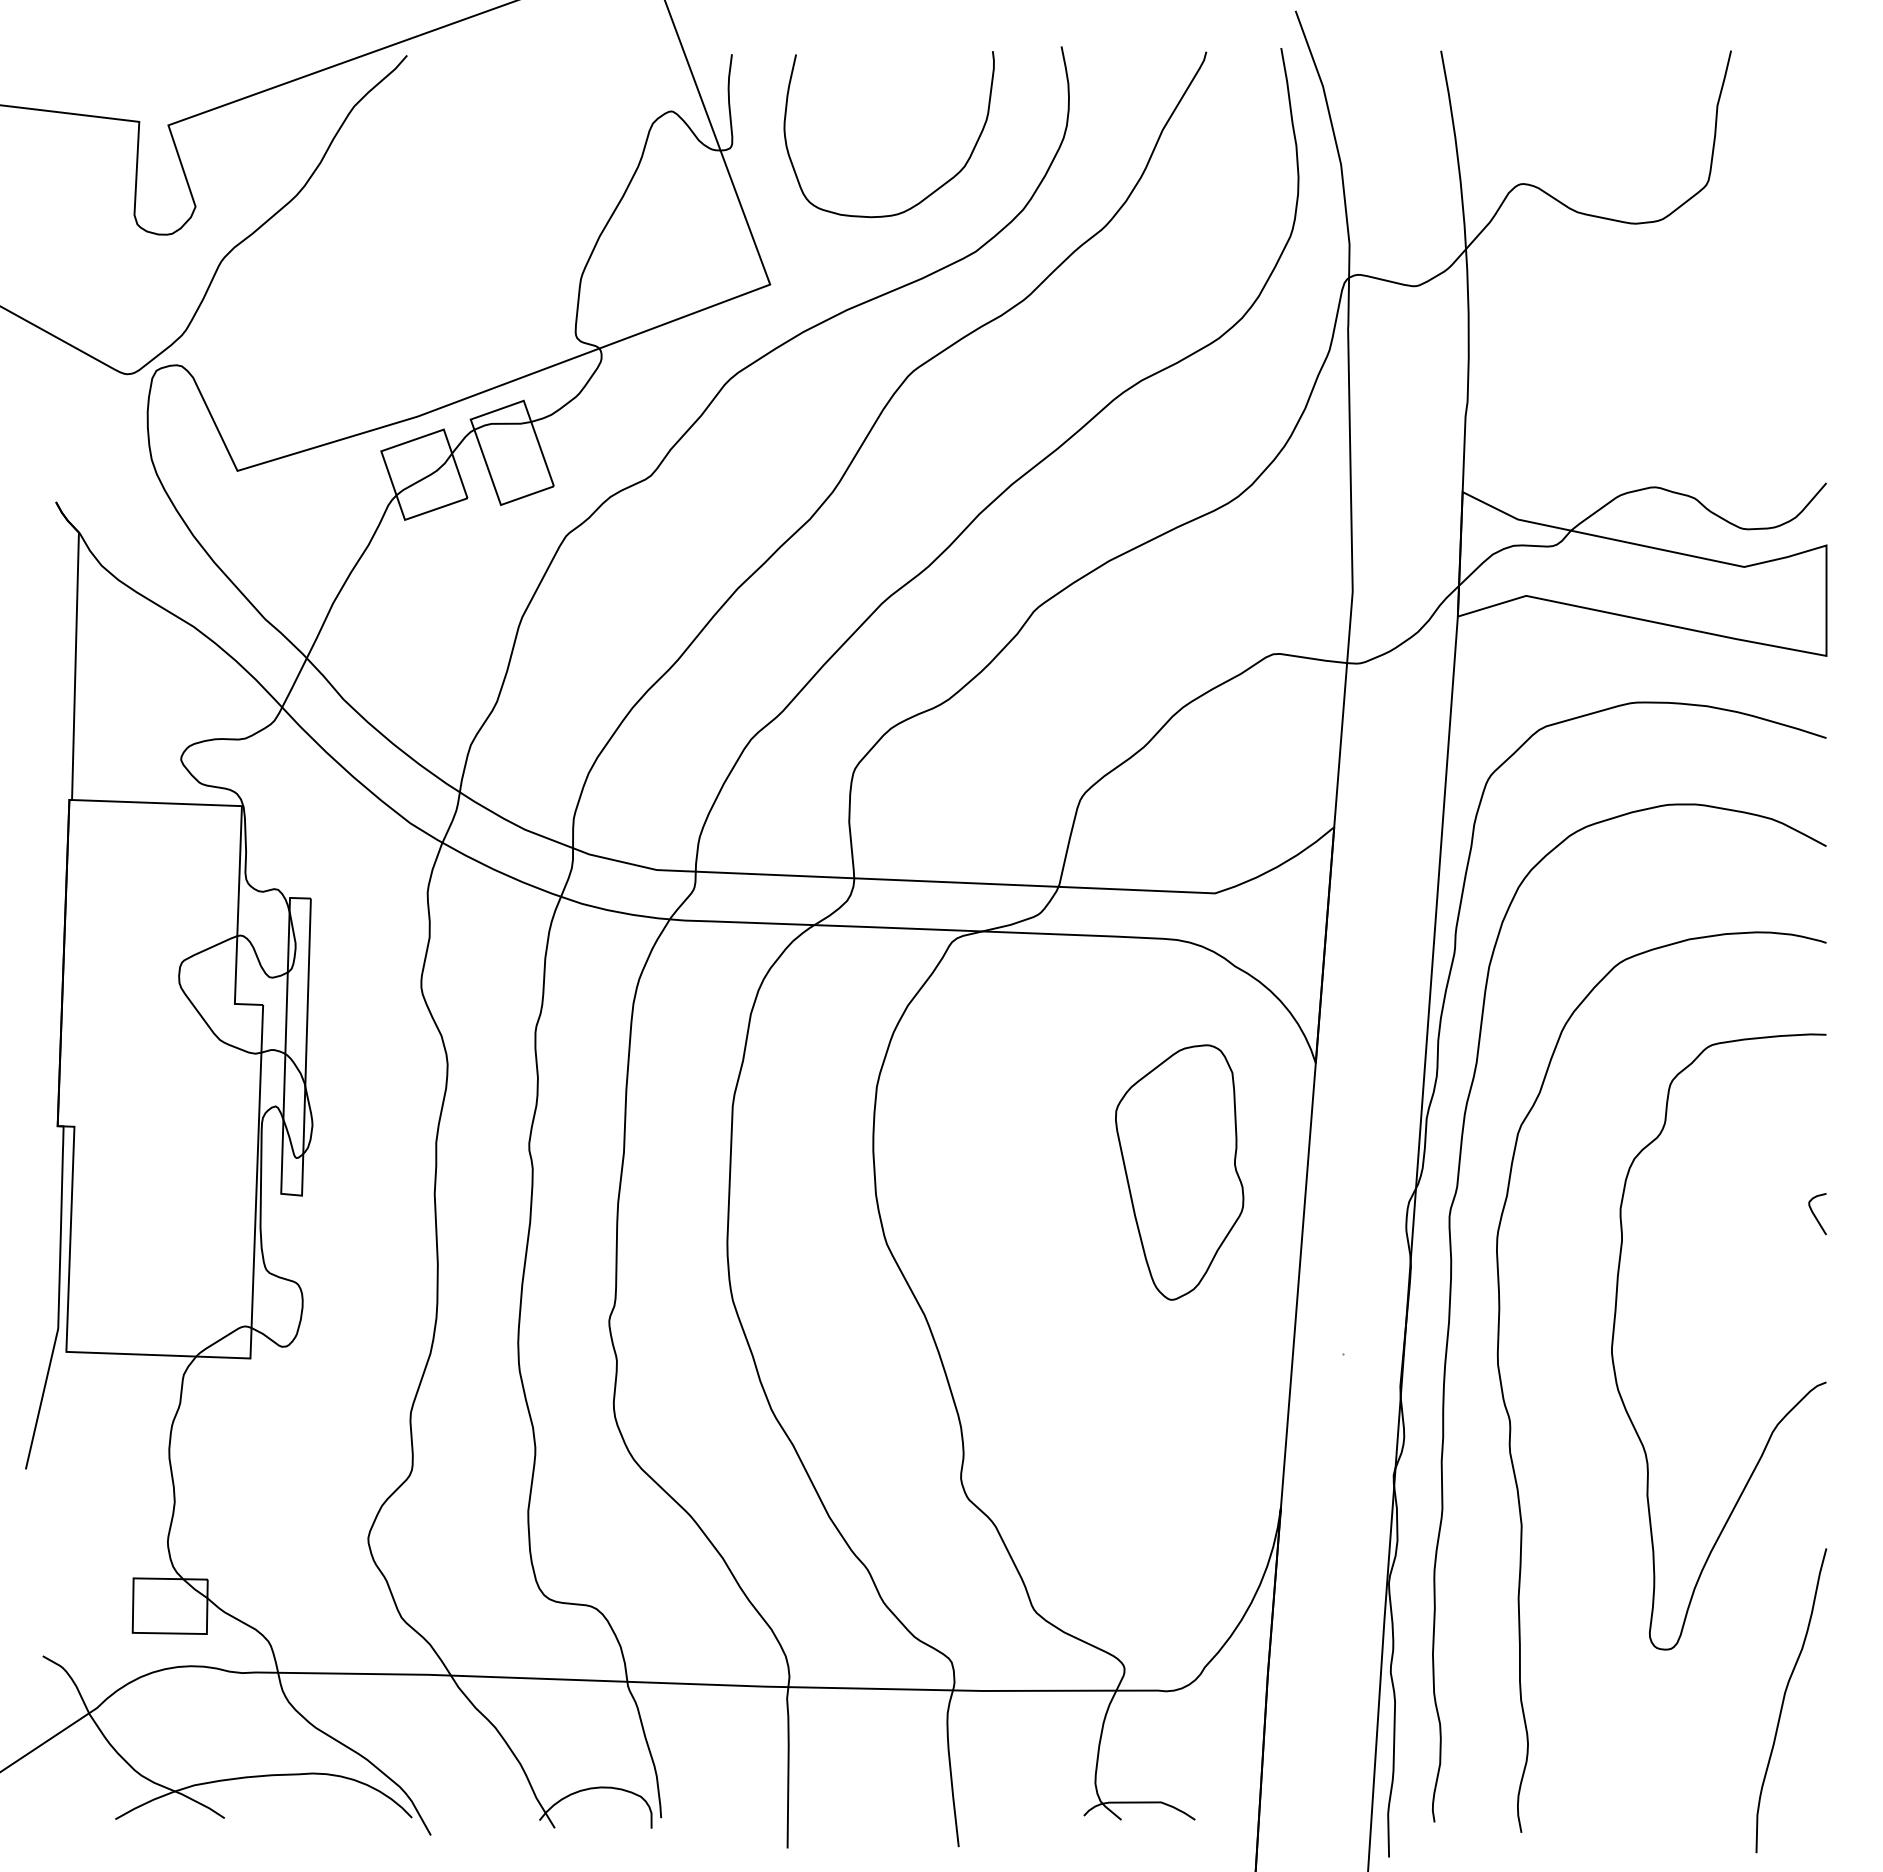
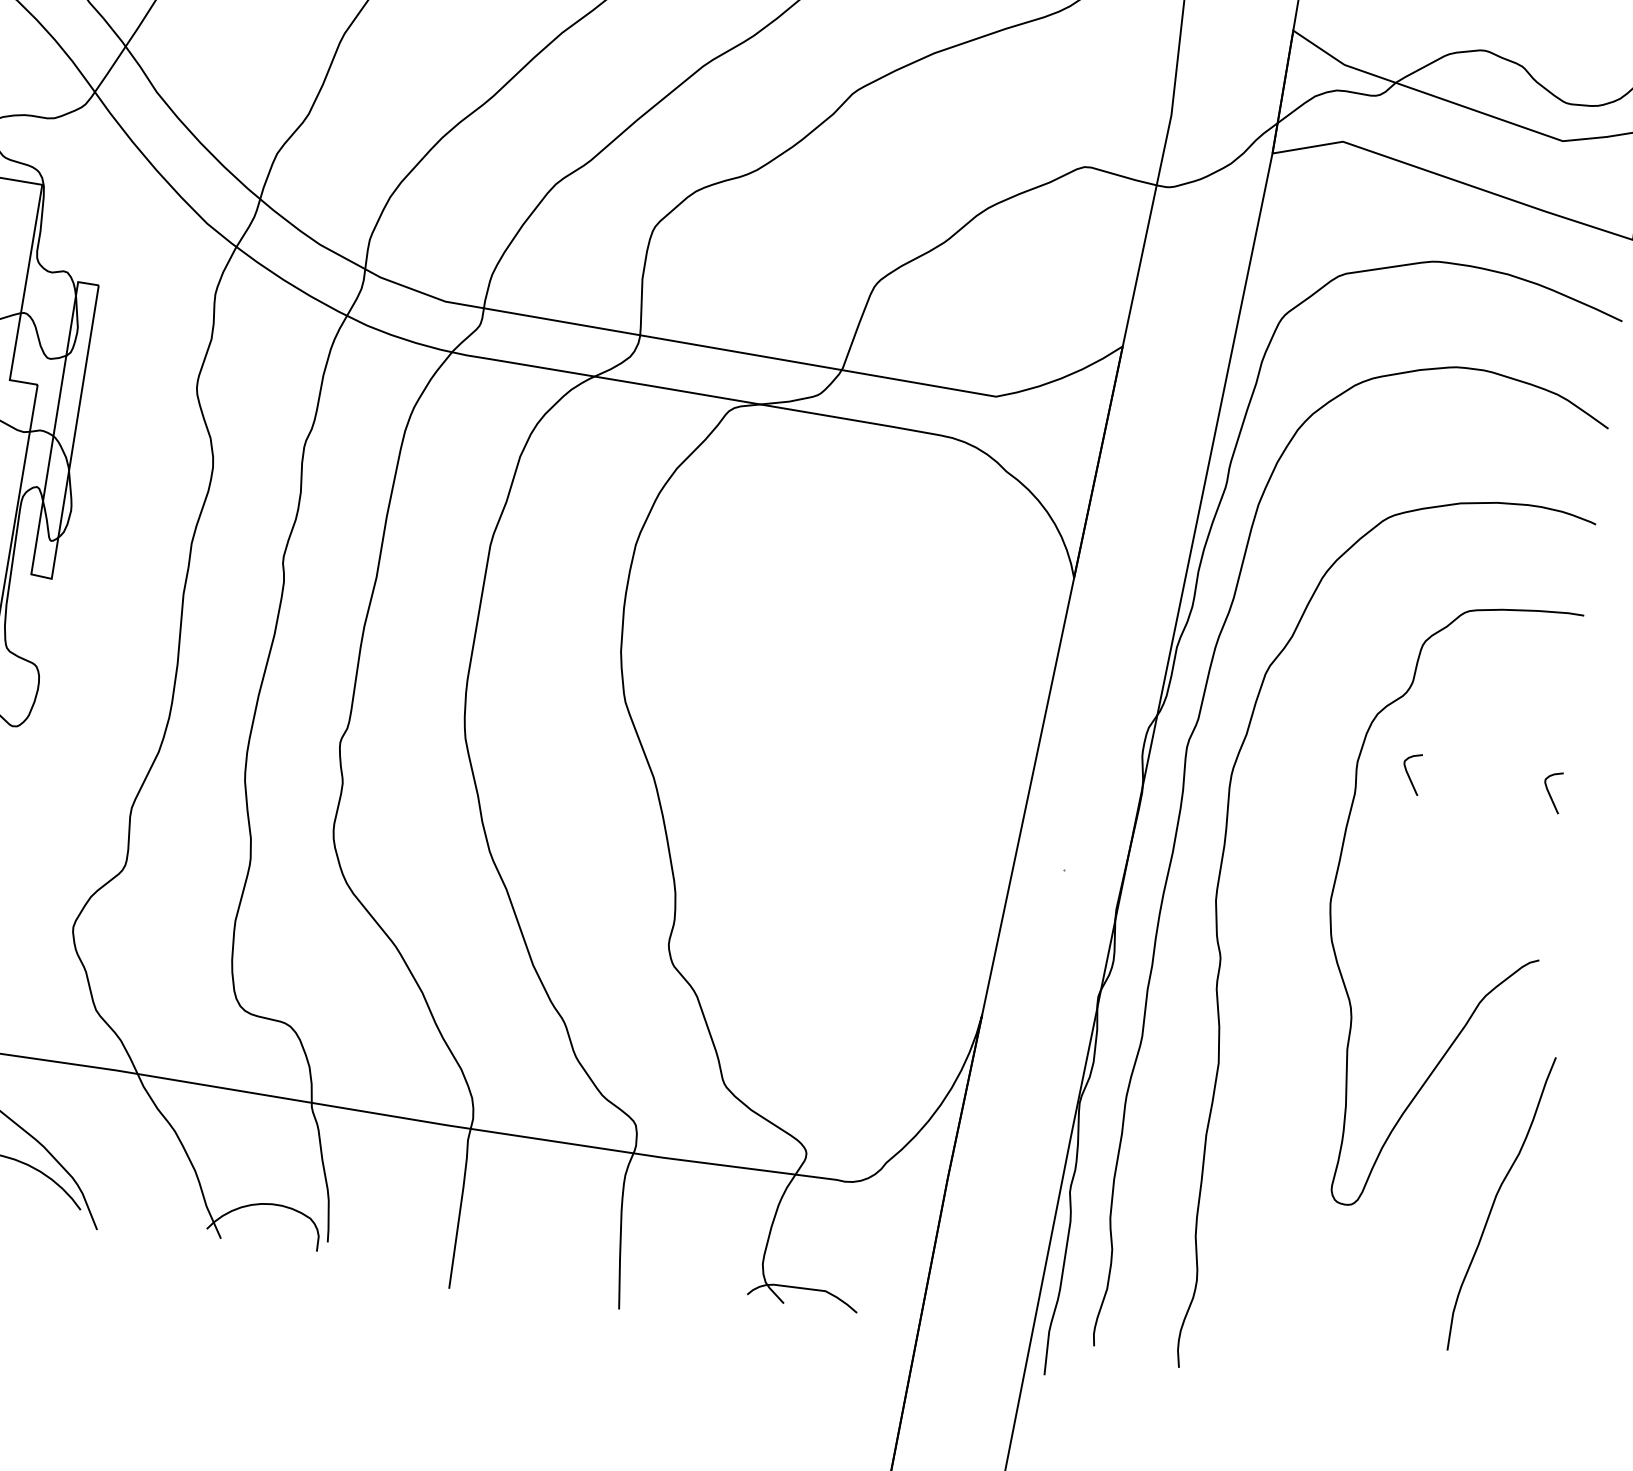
part: (1179, 1172) -> (924, 668), removed
curve: (1673, 1215) -> (1409, 775), added
curve: (1784, 1700) -> (1494, 1202), moved

